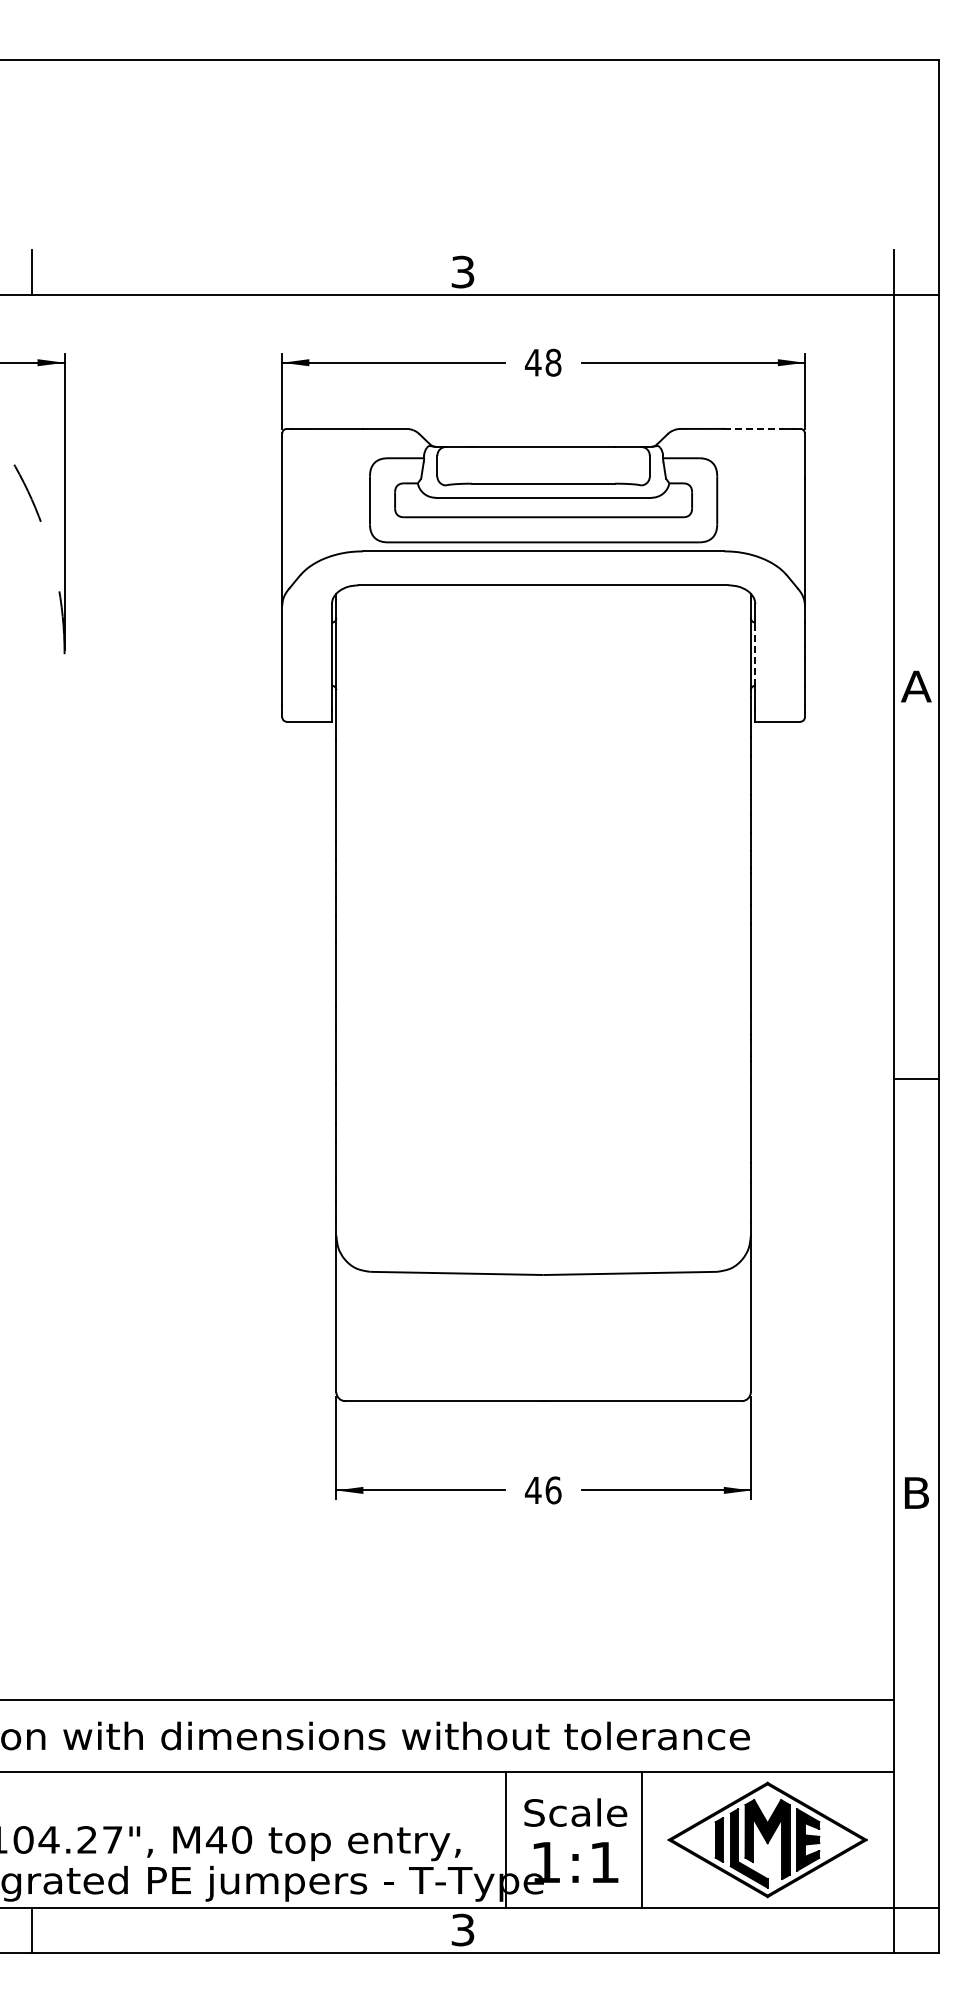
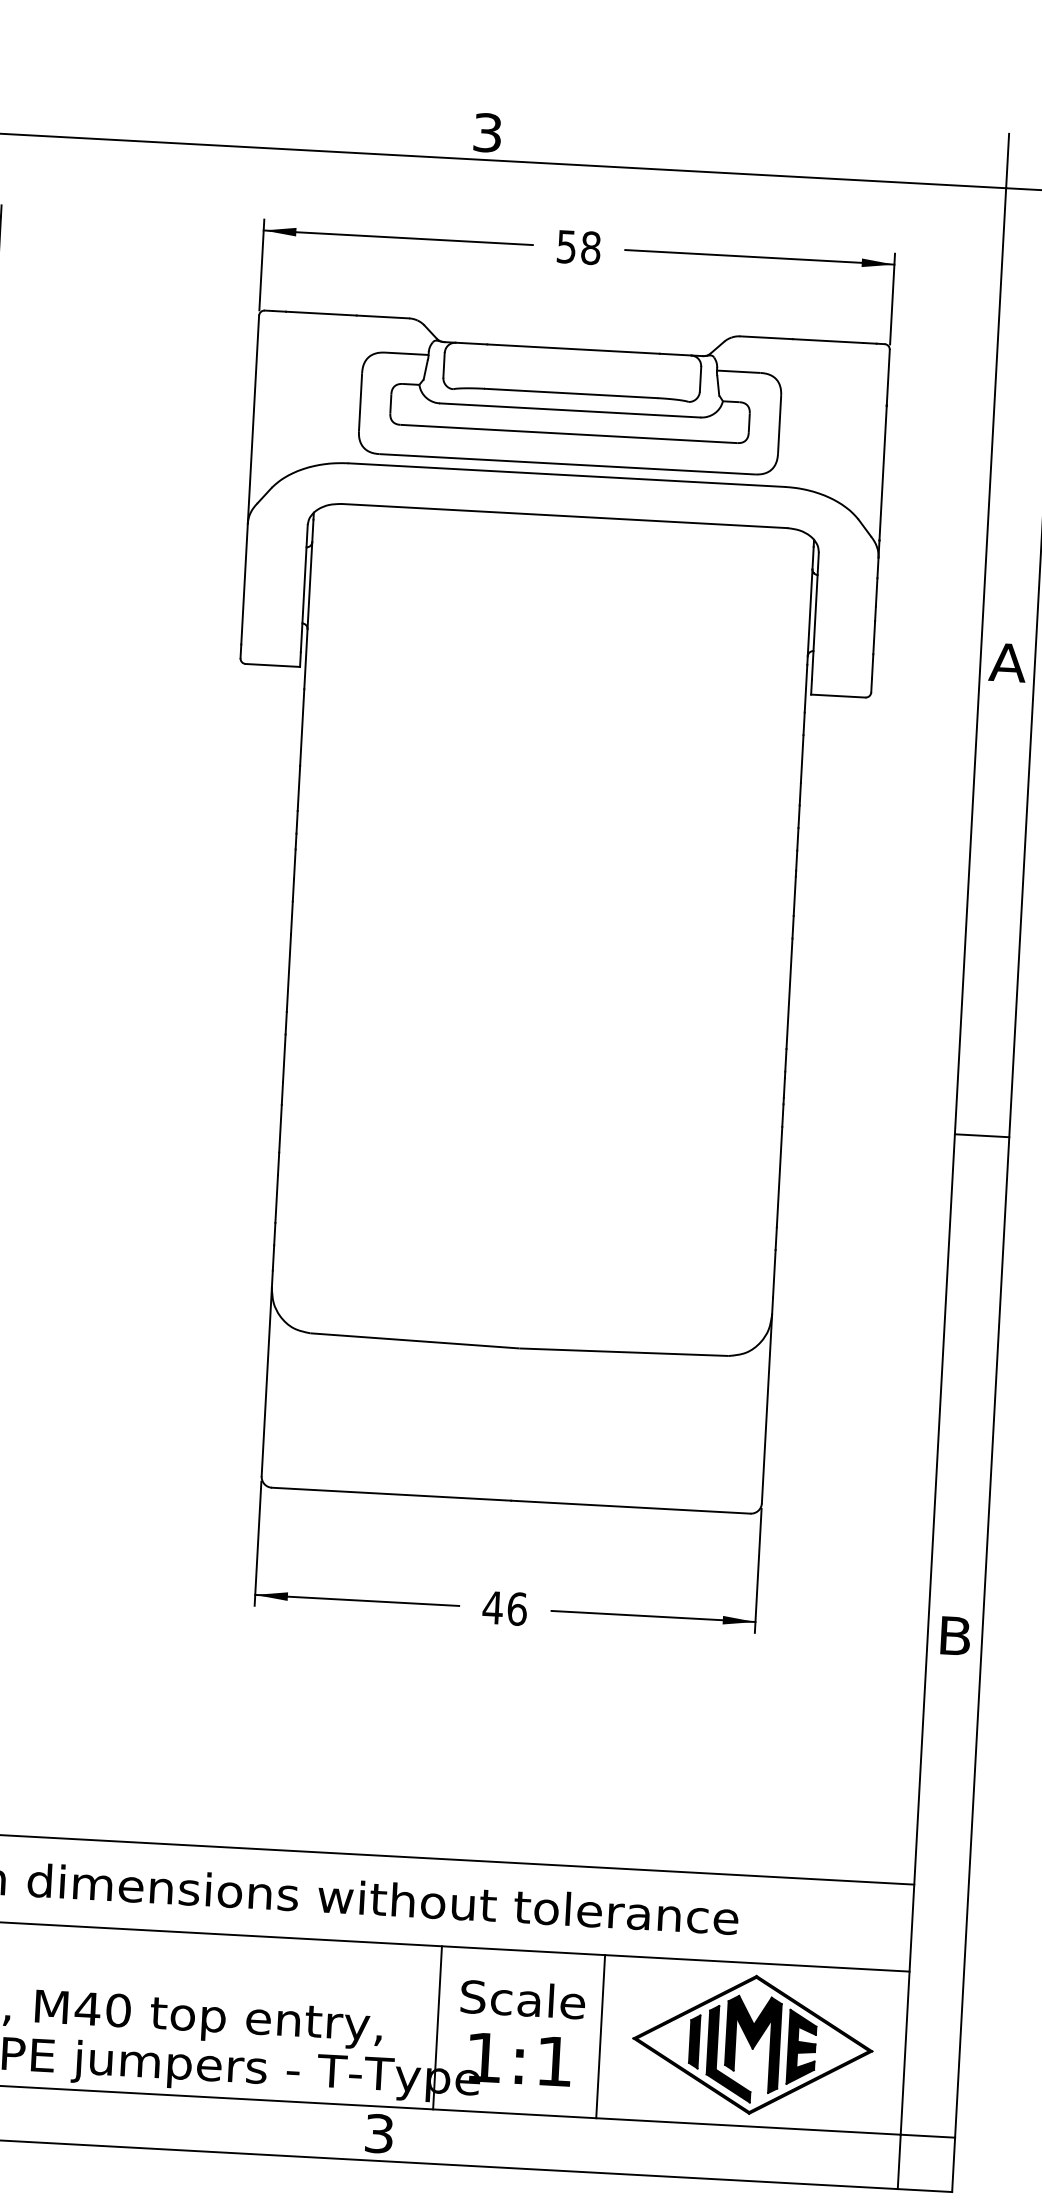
text: (532, 362) -> (565, 246), 48 -> 58
line: (754, 428) -> (829, 340), dashed -> solid
line: (755, 654) -> (815, 613), dashed -> solid

